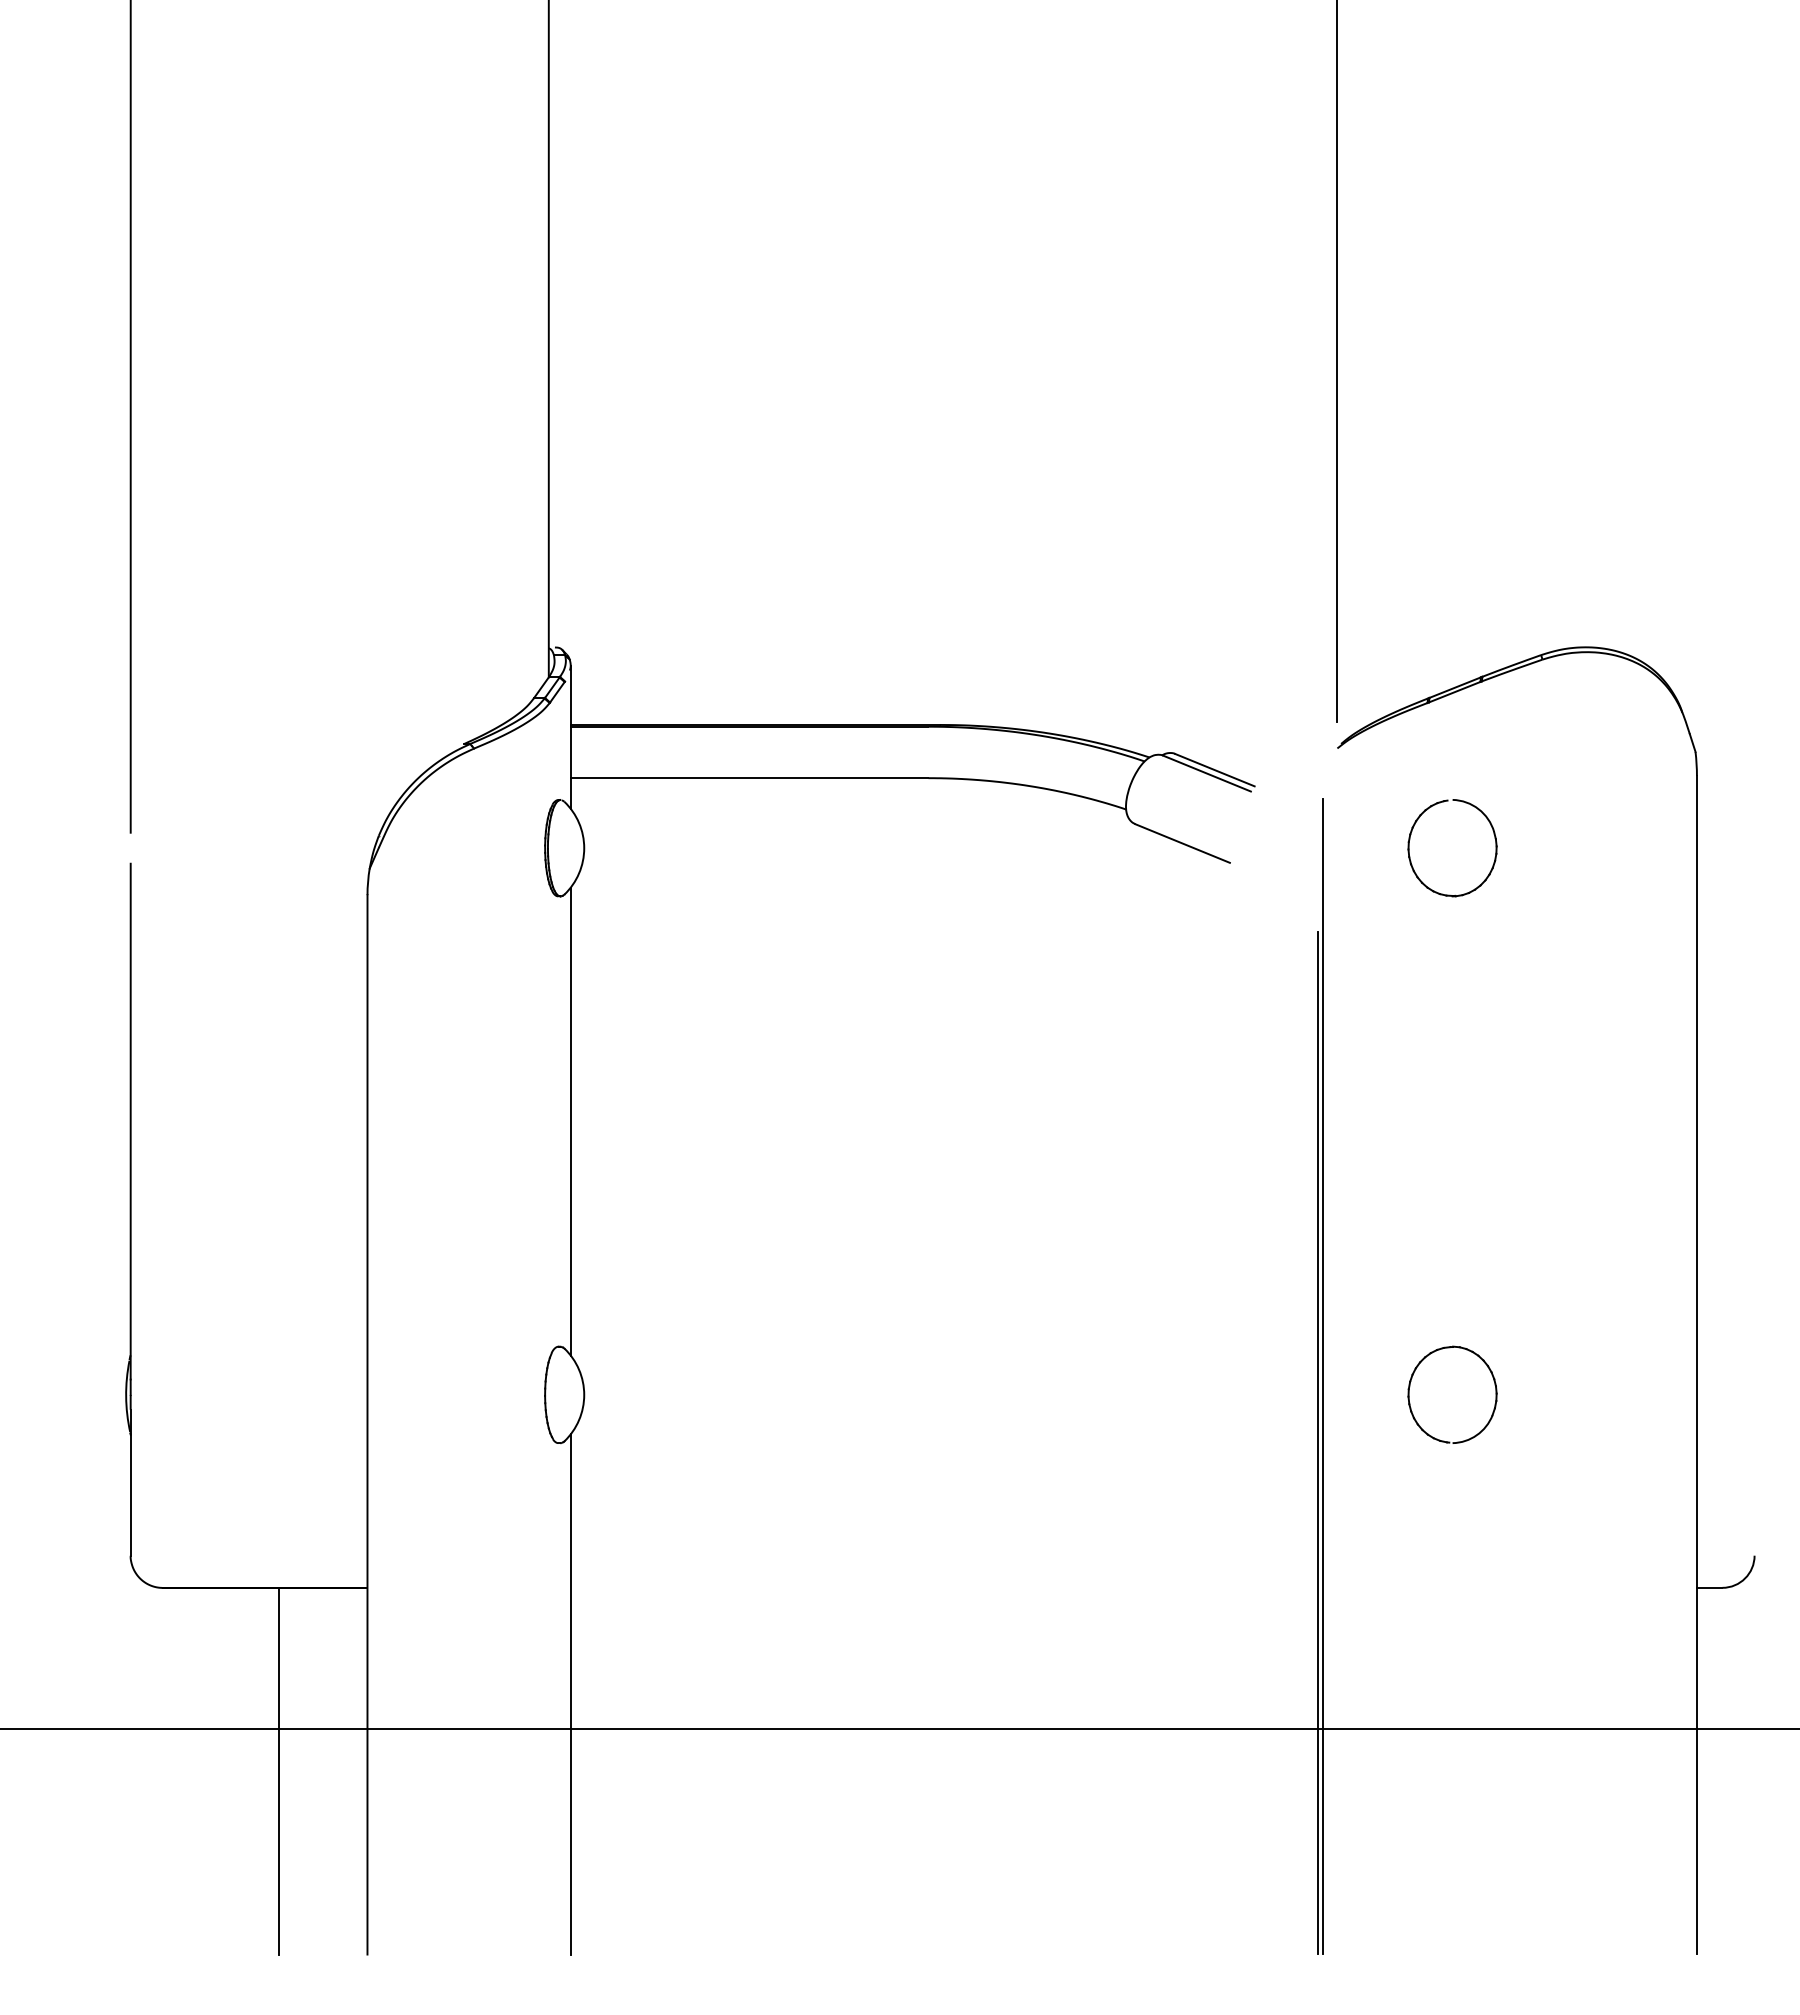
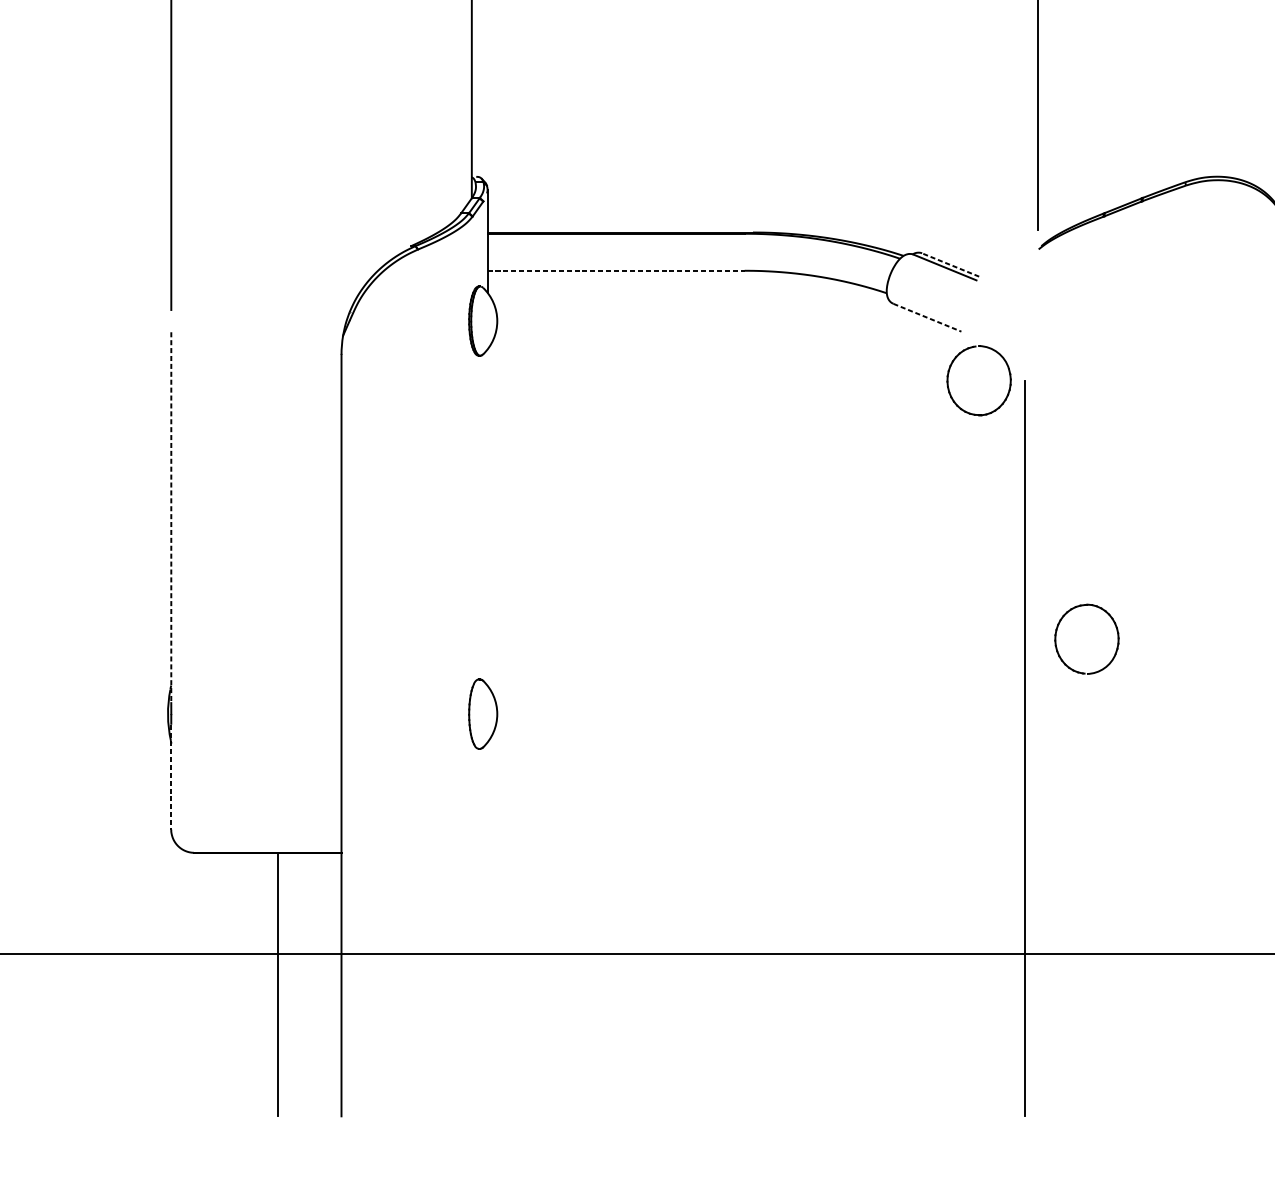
line: (1214, 770) -> (950, 265), solid -> dashed
line: (749, 778) -> (616, 271), solid -> dashed
line: (1183, 843) -> (928, 317), solid -> dashed
part: (1410, 856) -> (948, 386), moved
line: (130, 1121) -> (171, 517), solid -> dashed
line: (570, 1121) -> (487, 517), removed
line: (1322, 1376) -> (1027, 700), removed
part: (1410, 1386) -> (1056, 633), moved
line: (130, 1483) -> (171, 777), solid -> dashed
line: (570, 1694) -> (487, 929), removed

